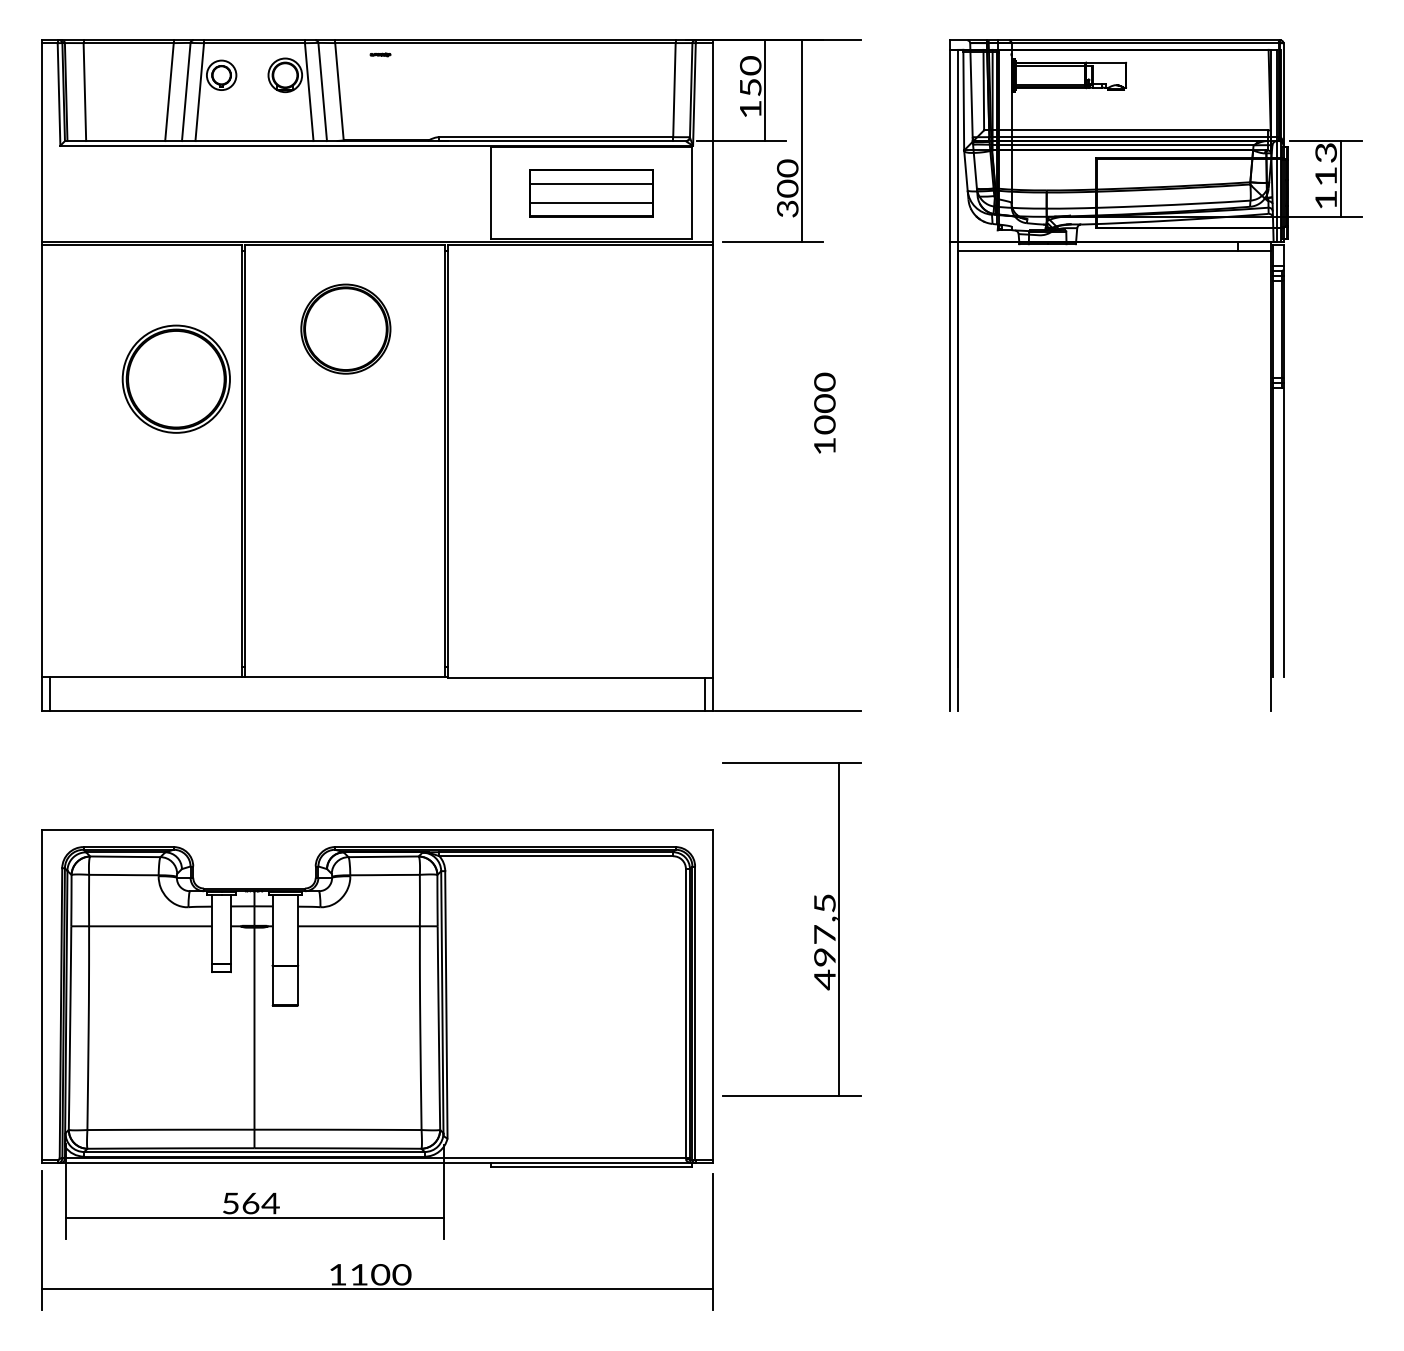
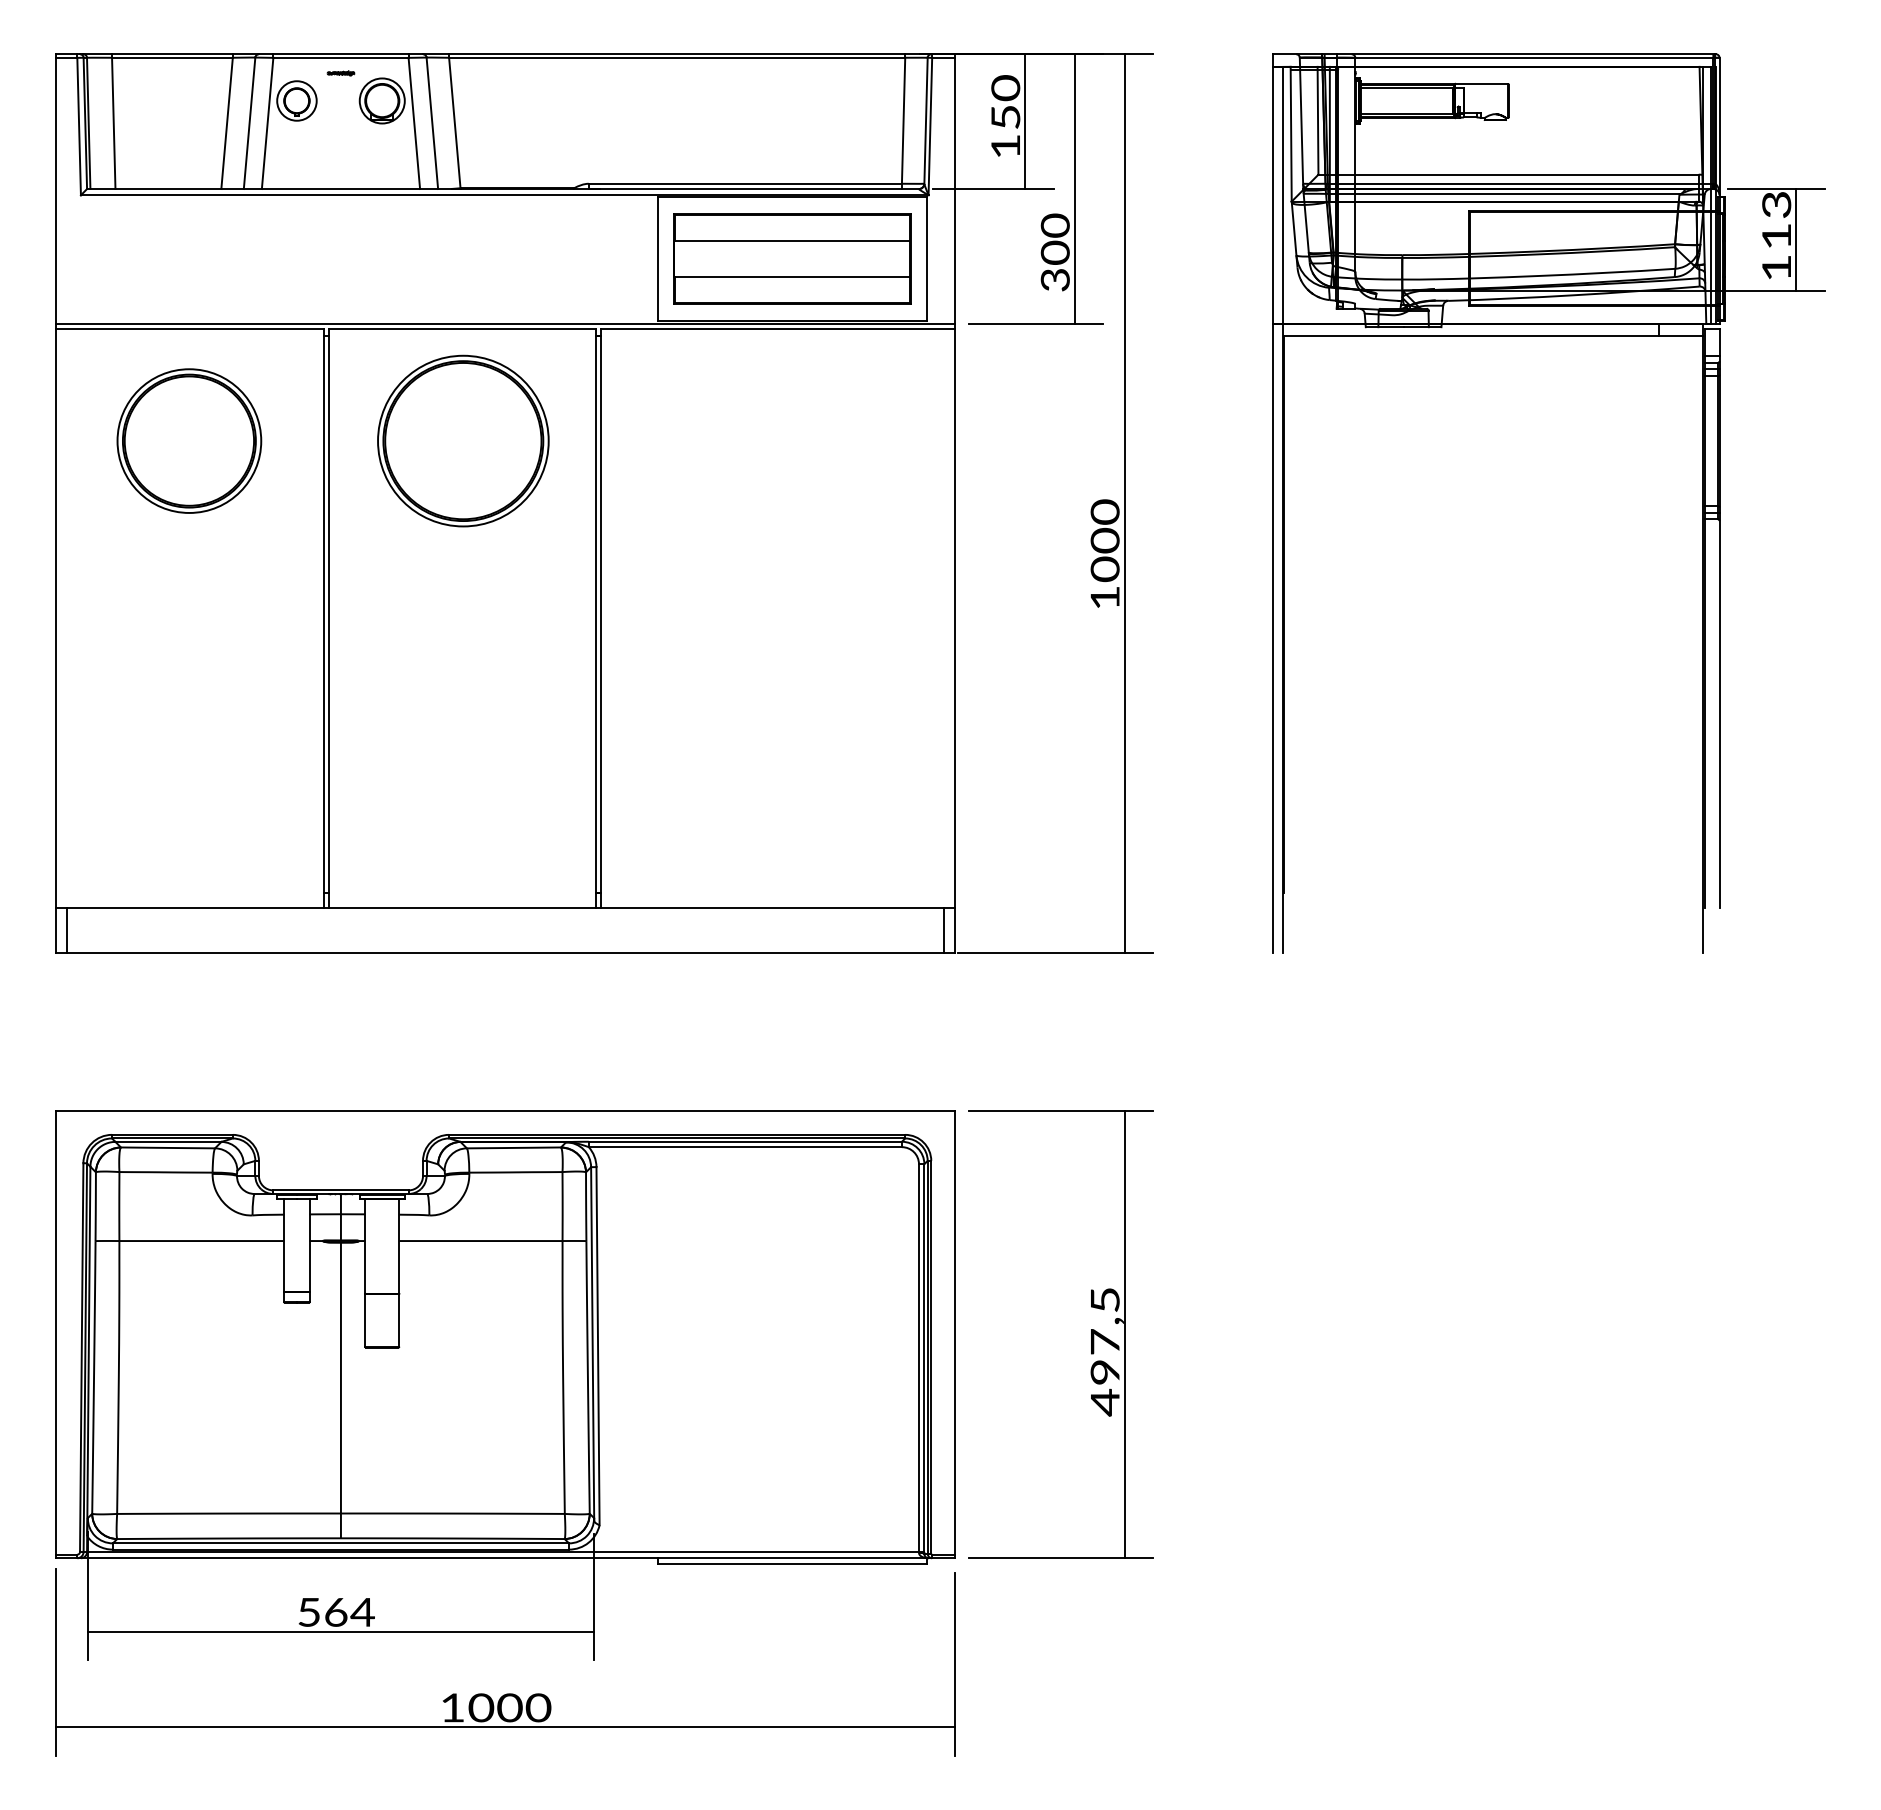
part: (380, 54) -> (340, 73), moved
part: (591, 193) -> (792, 259), size x1.43
part: (345, 328) -> (462, 440), size x1.43
line: (839, 375) -> (1124, 503), added
part: (175, 378) -> (188, 440), moved
part: (814, 929) -> (1091, 1335), moved
text: (358, 1274) -> (480, 1707), 1100 -> 1000

